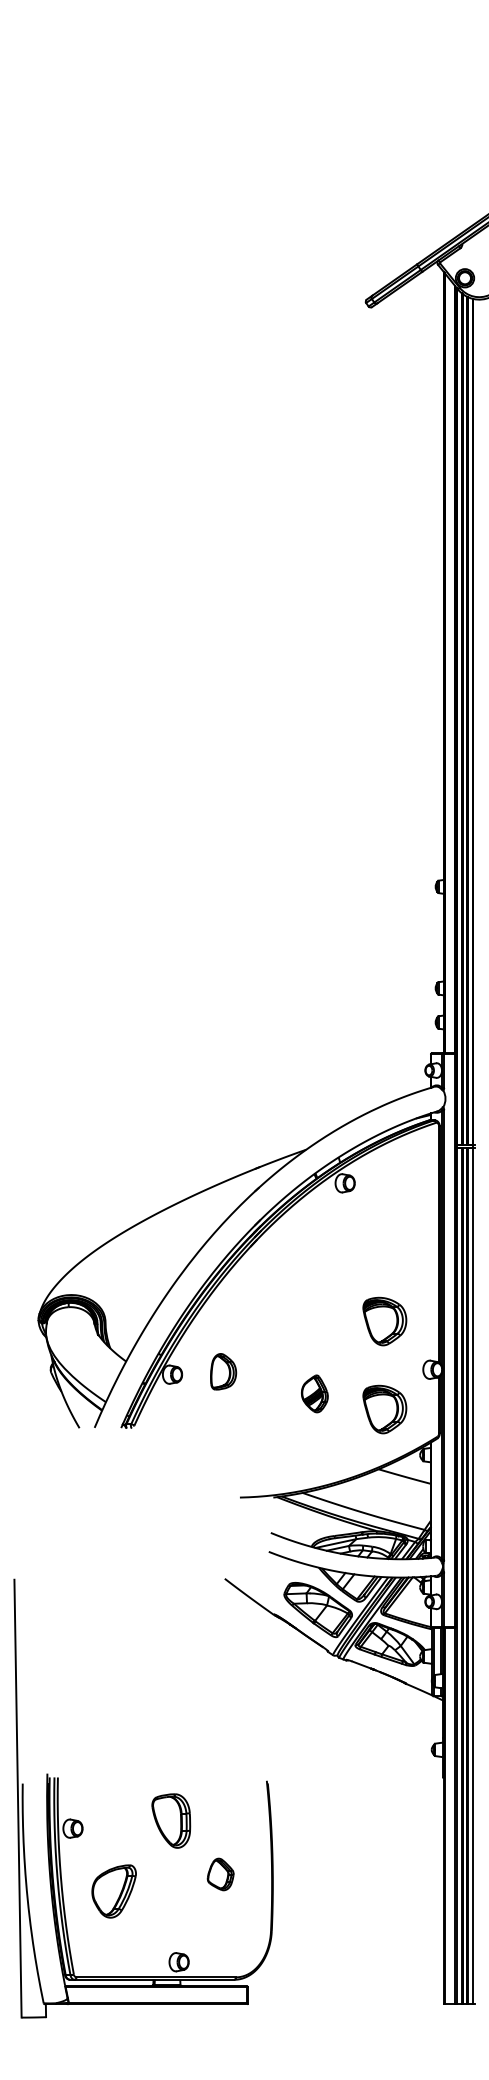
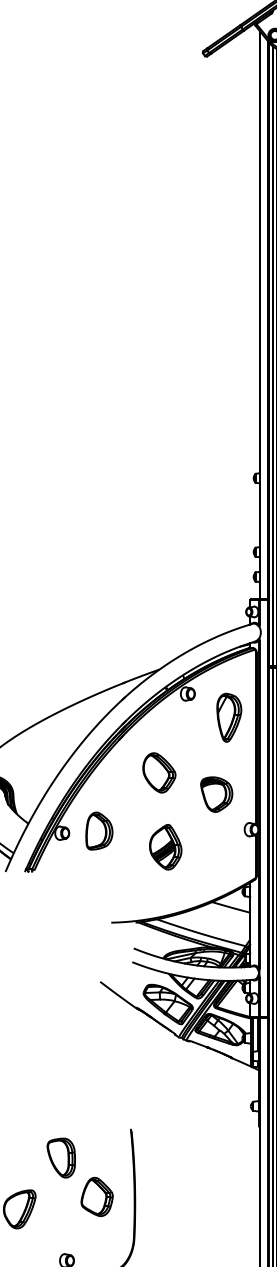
part: (401, 1215) -> (228, 717), added
part: (306, 1291) -> (159, 772), added
part: (223, 1371) -> (99, 830), size x1.43
part: (314, 1393) -> (165, 846), size x1.67
part: (384, 1409) -> (216, 858), removed
part: (220, 1874) -> (97, 1196), size x1.67

